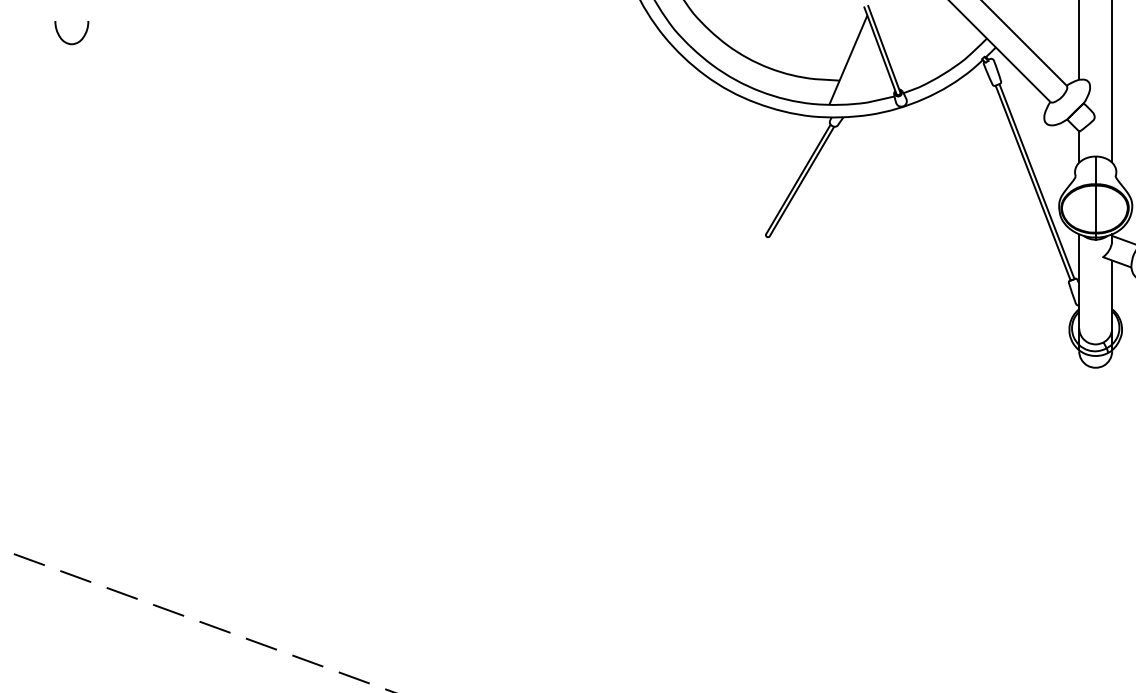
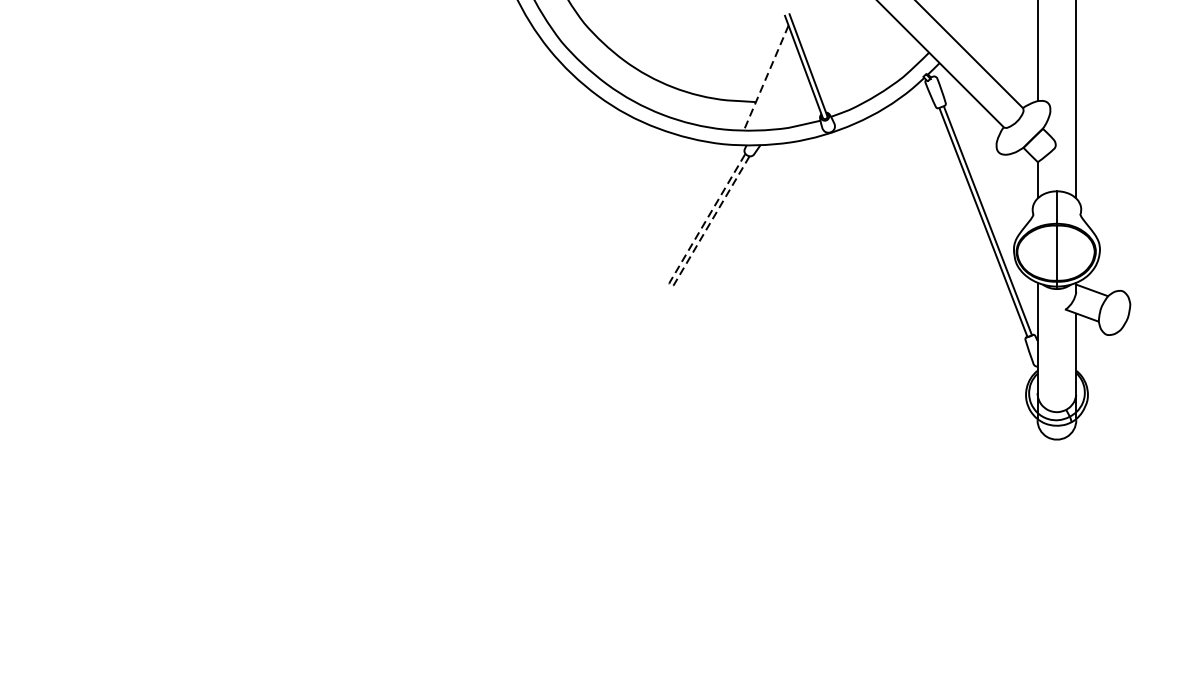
line: (848, 60) -> (766, 78), solid -> dashed
line: (767, 236) -> (671, 285), solid -> dashed

